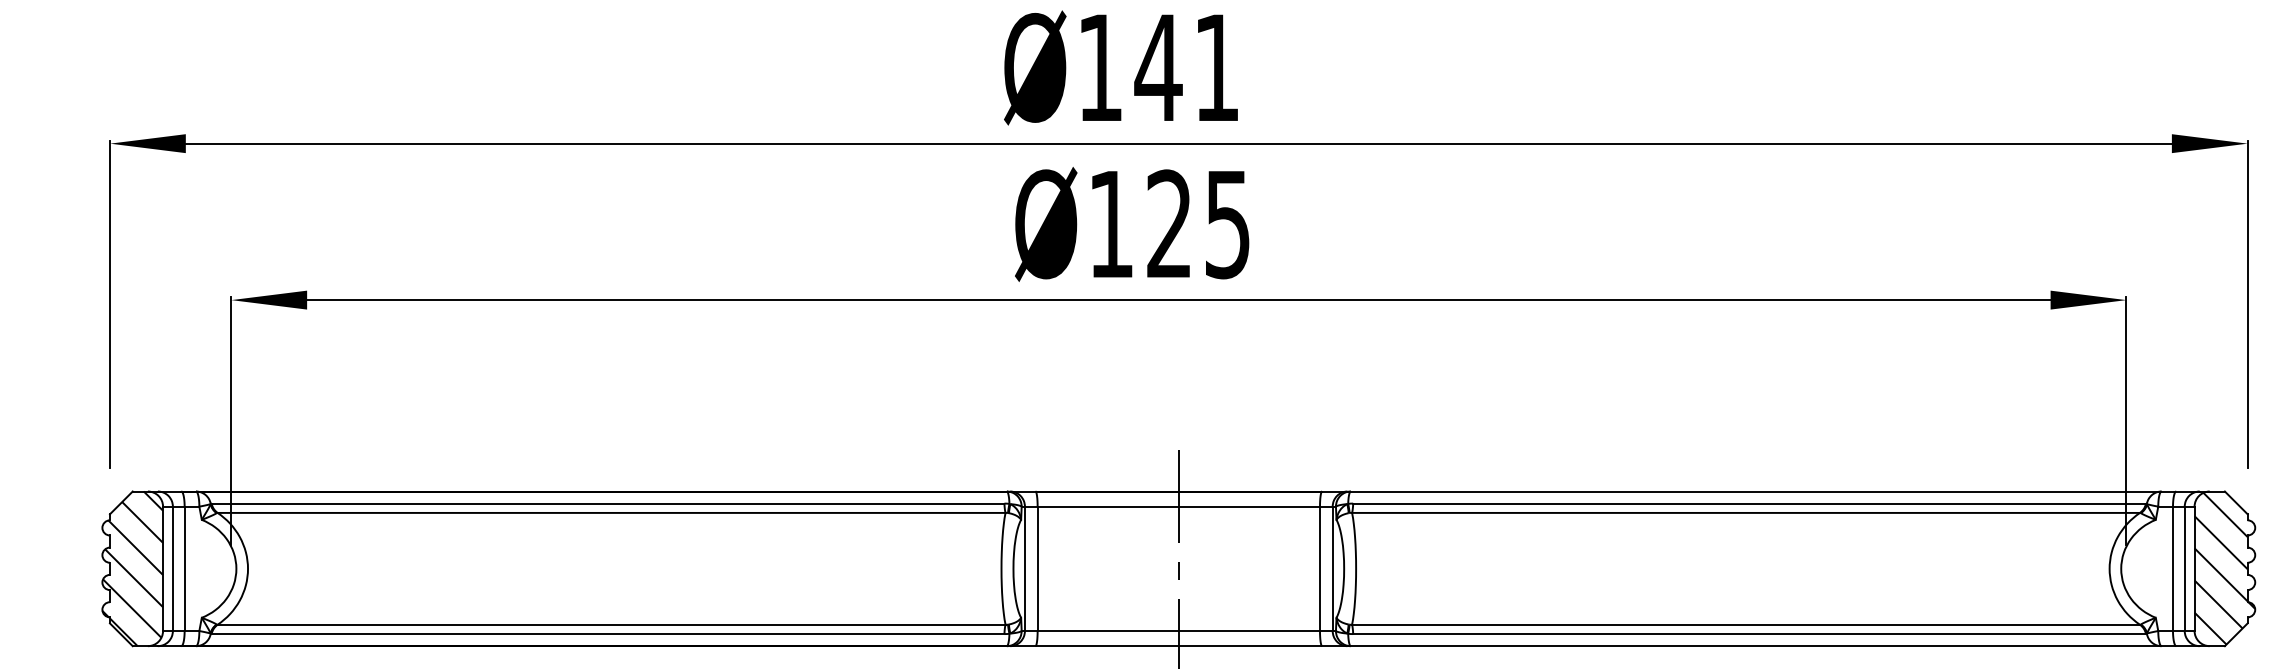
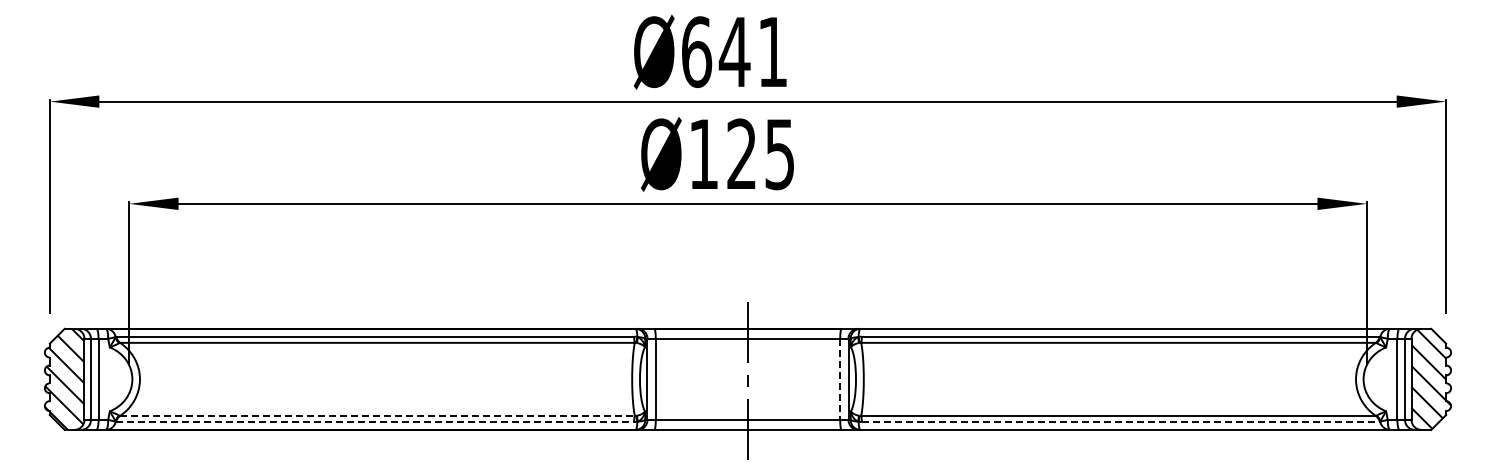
text: (1101, 68) -> (697, 52), Ø141 -> Ø641
line: (1320, 569) -> (840, 379), solid -> dashed
line: (611, 624) -> (377, 415), solid -> dashed
line: (608, 633) -> (375, 421), solid -> dashed
line: (1749, 633) -> (1120, 421), solid -> dashed

